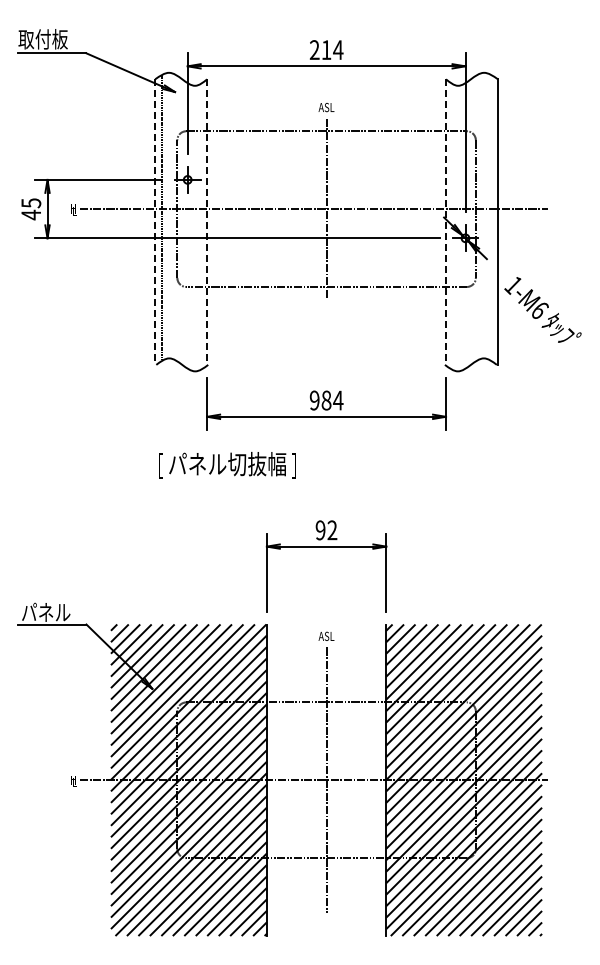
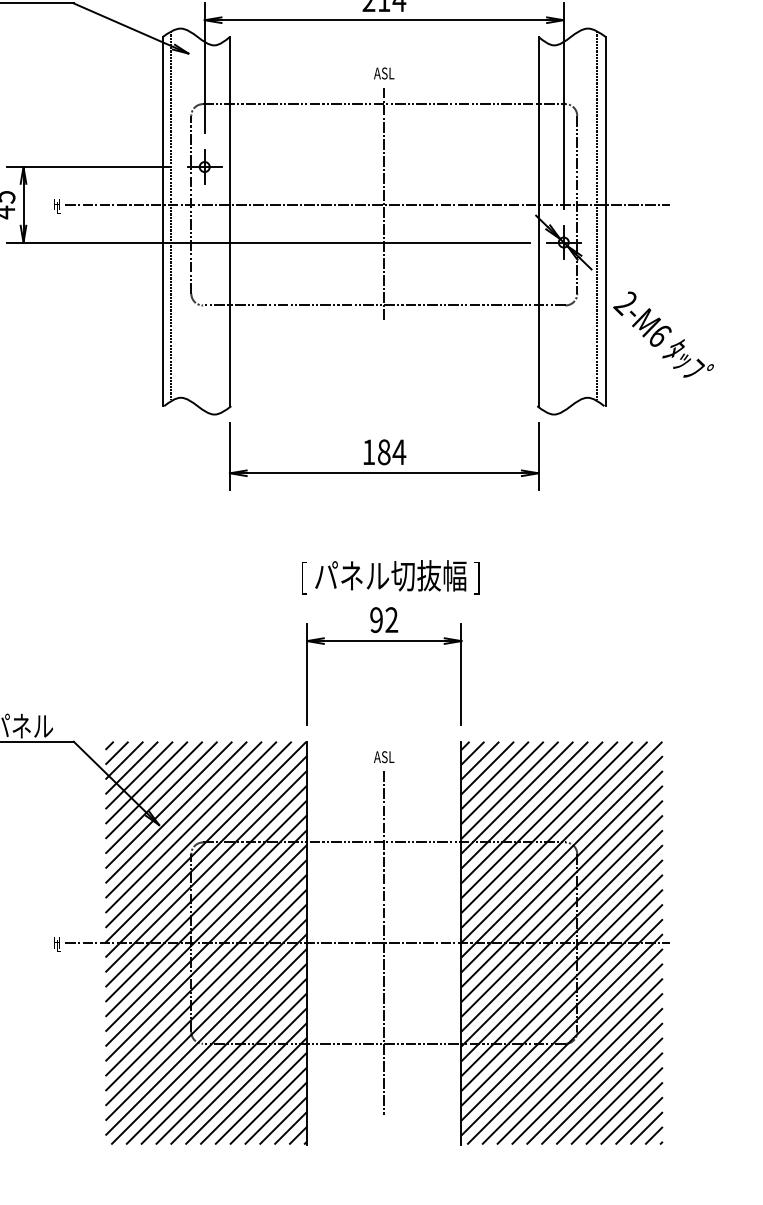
line: (491, 217) -> (597, 215), added
line: (155, 222) -> (163, 222), dashed -> solid
line: (207, 222) -> (230, 222), dashed -> solid
line: (446, 222) -> (539, 222), dashed -> solid
text: (512, 285) -> (624, 303), 1-M6 -> 2-M6
text: (314, 400) -> (368, 452), 984 -> 184
text: (227, 465) -> (390, 577), moved

